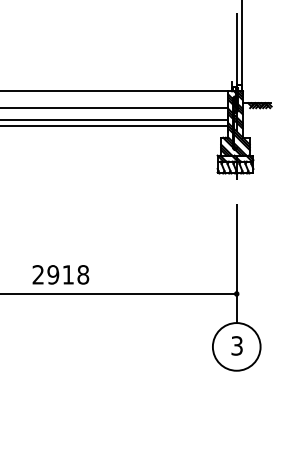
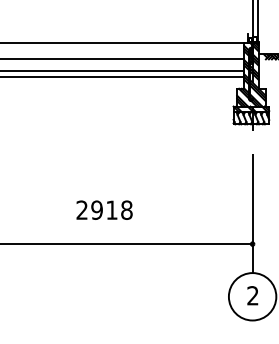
text: (60, 274) -> (104, 209), moved
text: (236, 345) -> (252, 295), 3 -> 2

